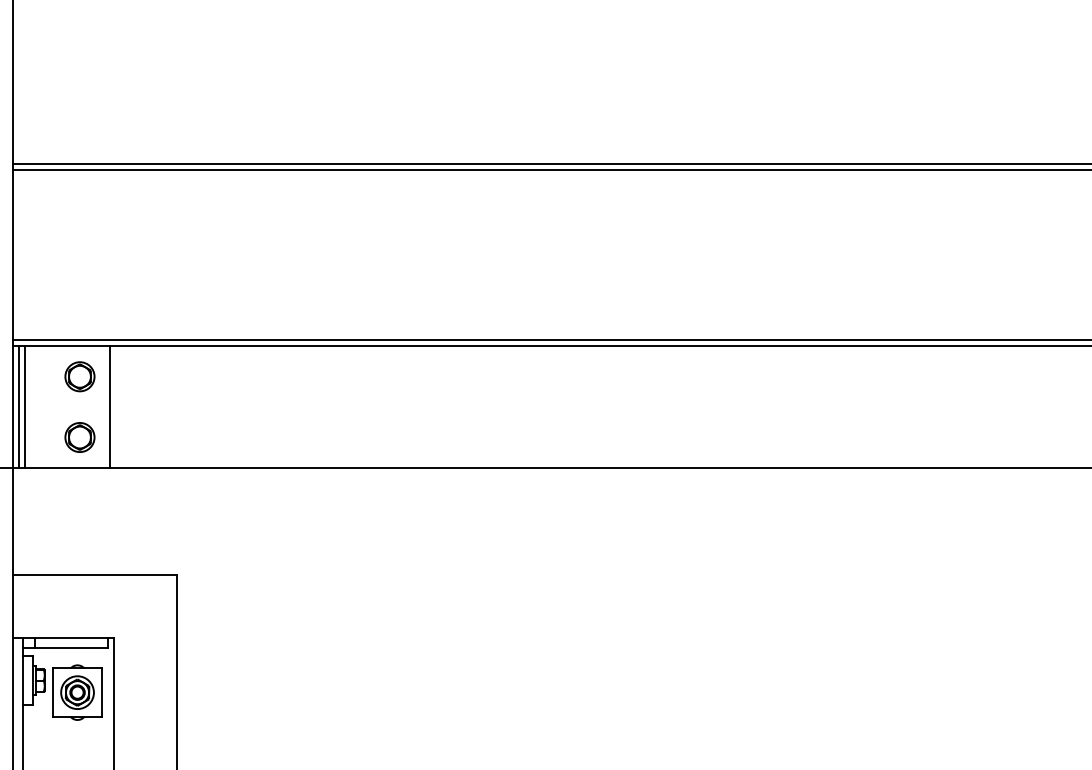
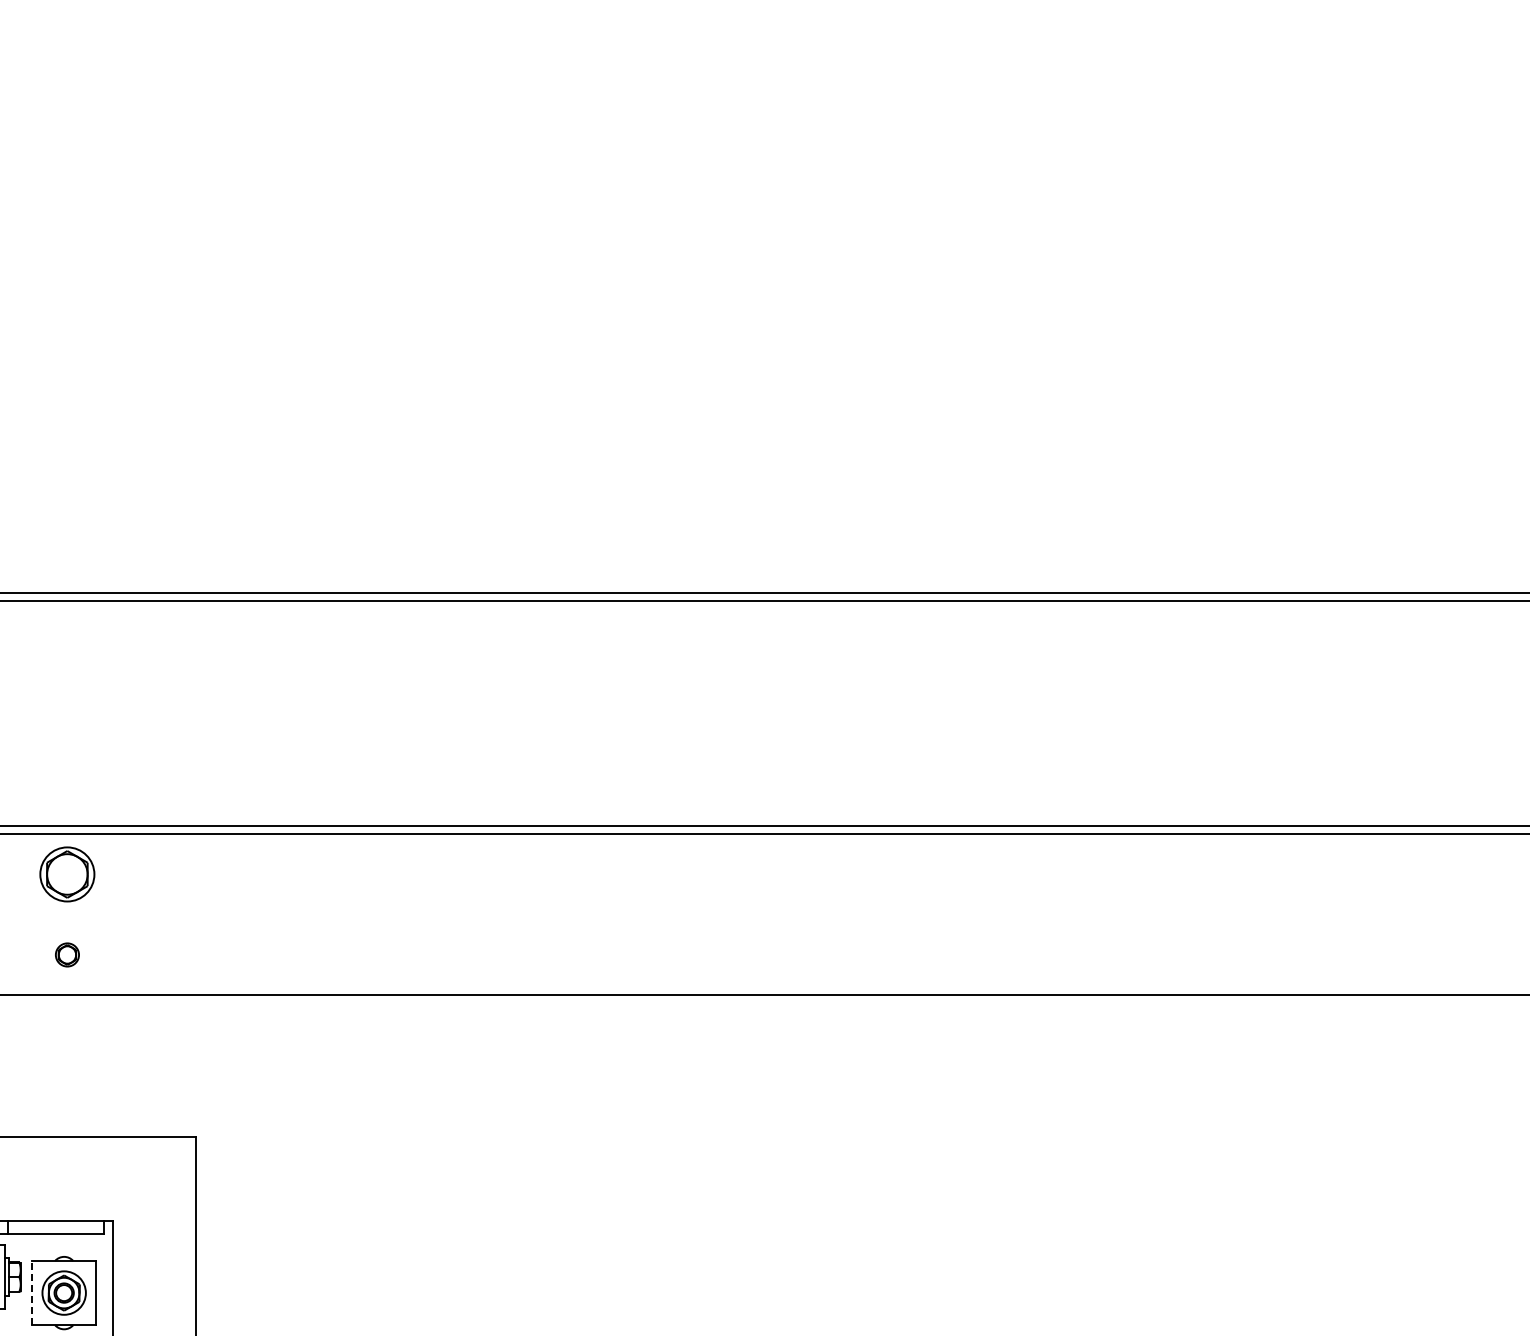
part: (80, 376) -> (67, 874), size x1.4
line: (110, 406) -> (107, 914), removed
part: (80, 437) -> (67, 954), size x0.6
line: (52, 692) -> (31, 1292), solid -> dashed

